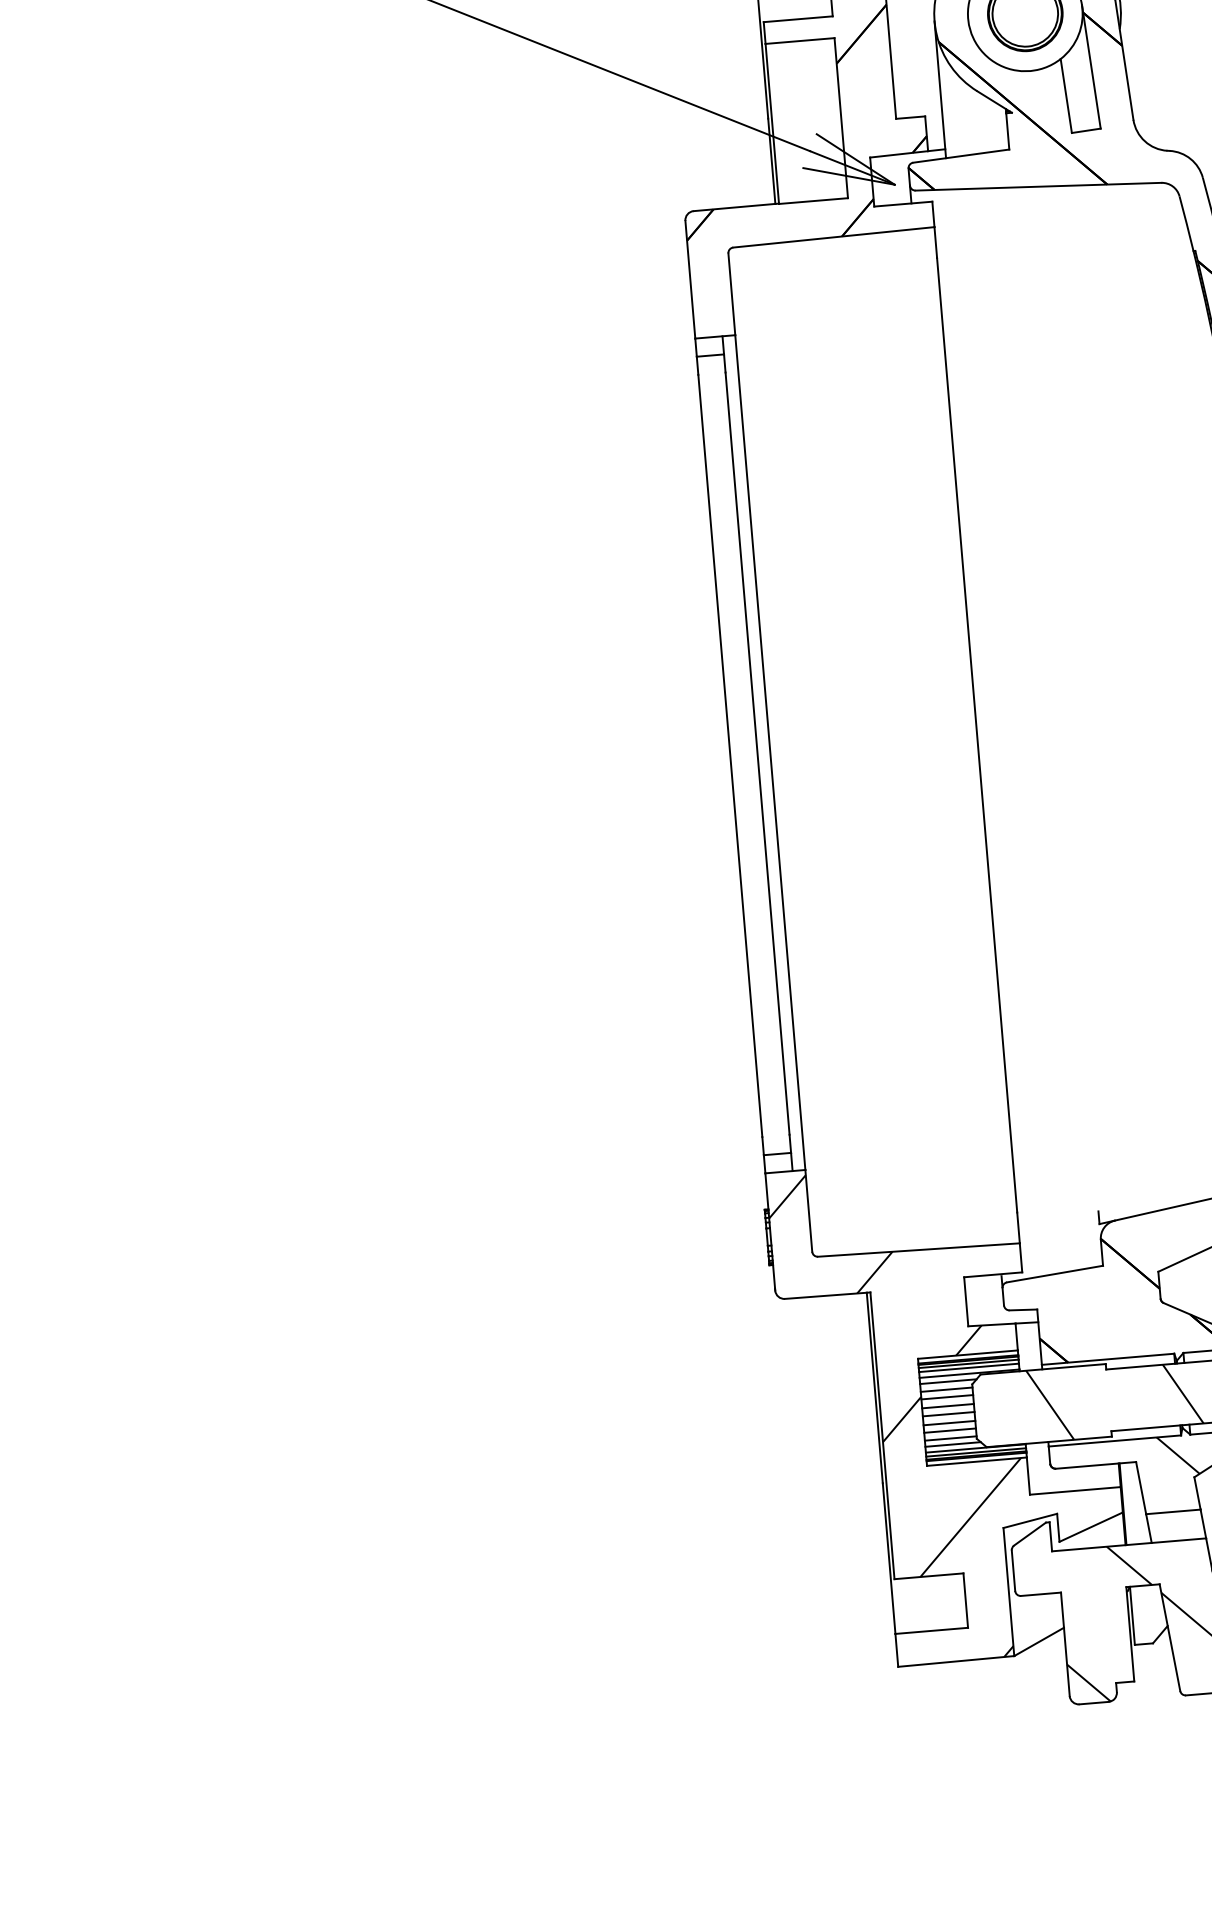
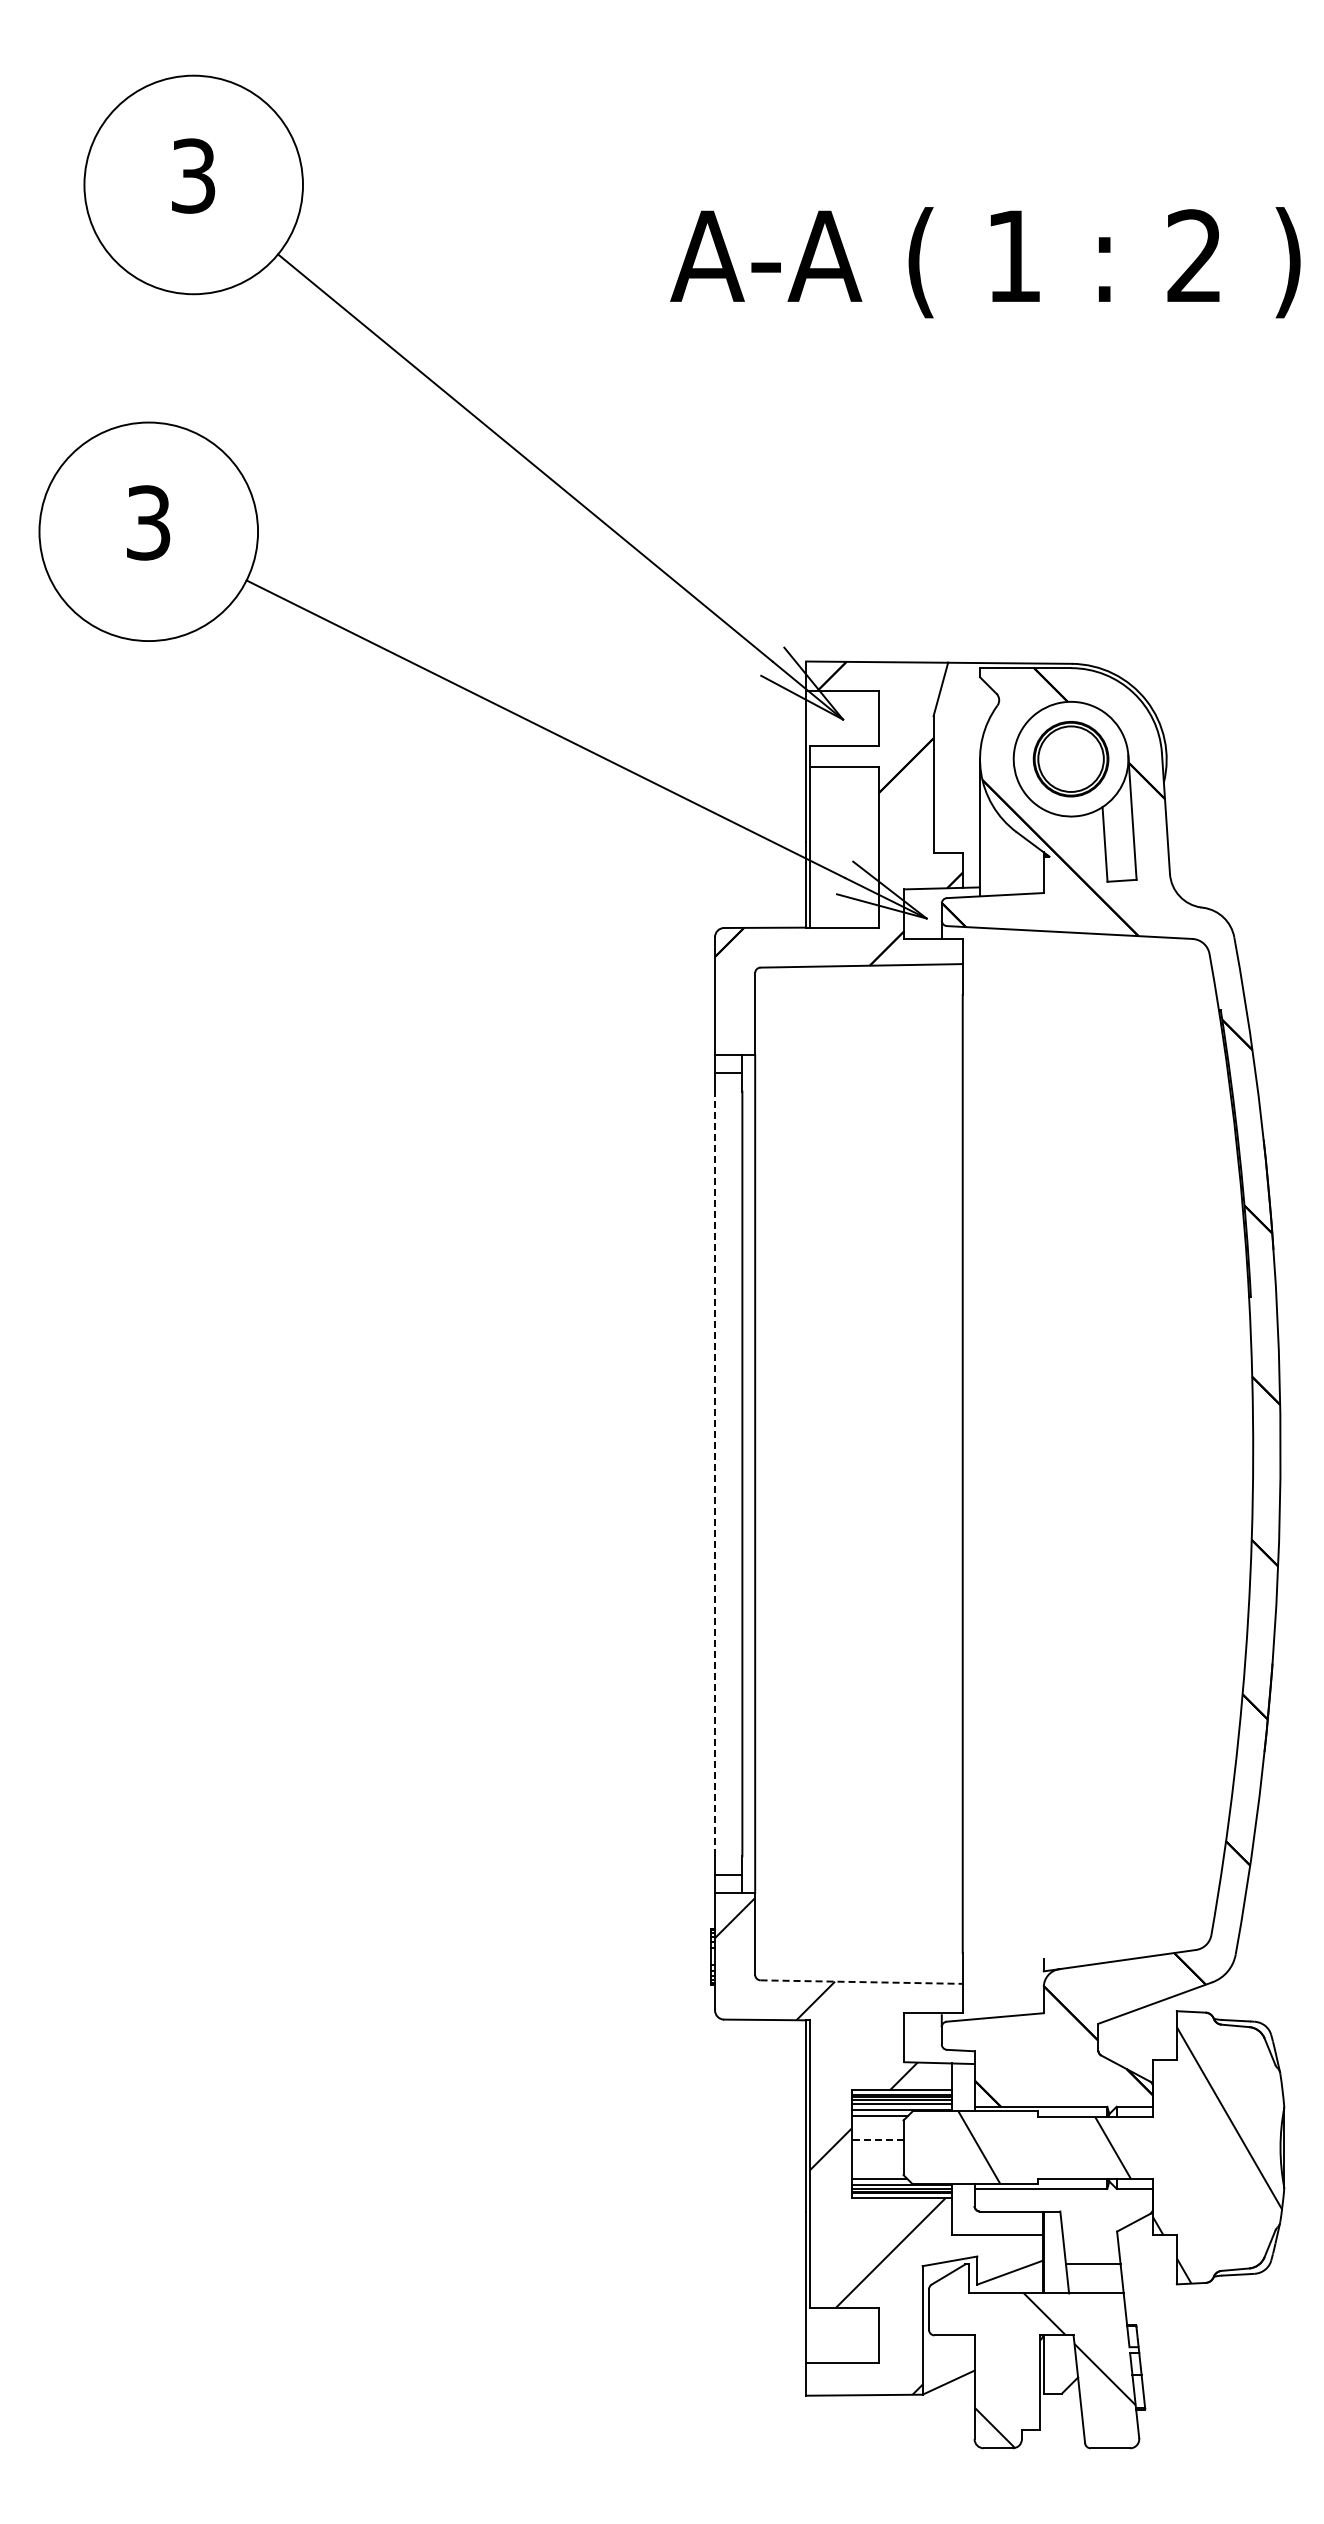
line: (730, 755) -> (715, 1473), solid -> dashed
line: (919, 1250) -> (862, 1982), solid -> dashed
line: (946, 1389) -> (877, 2123), removed
line: (947, 1397) -> (877, 2131), removed
line: (947, 1406) -> (877, 2140), solid -> dashed
line: (948, 1414) -> (877, 2148), removed
line: (949, 1423) -> (877, 2157), removed
line: (949, 1430) -> (877, 2164), removed
line: (950, 1438) -> (877, 2172), removed
hatch: (1177, 1455) -> (1102, 2208), removed

